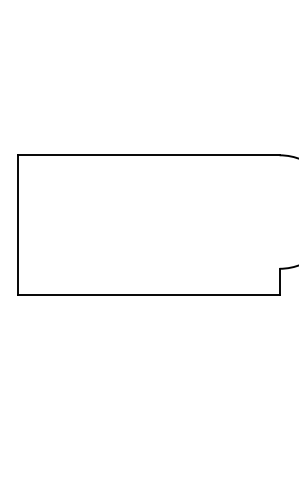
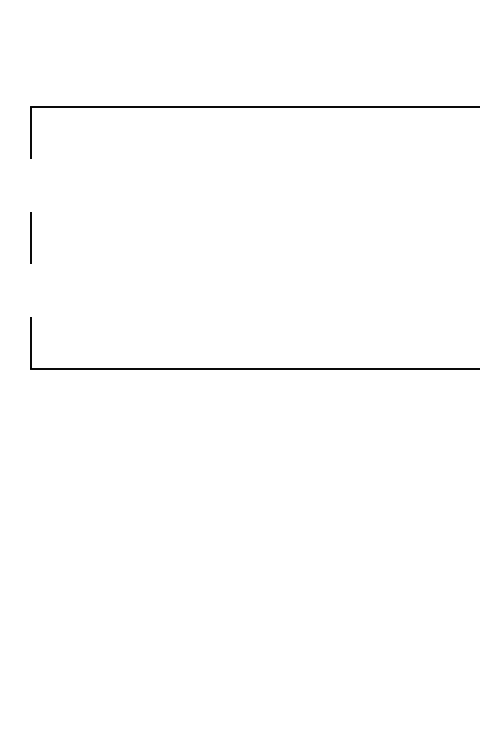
line: (17, 225) -> (30, 238), solid -> dashed

